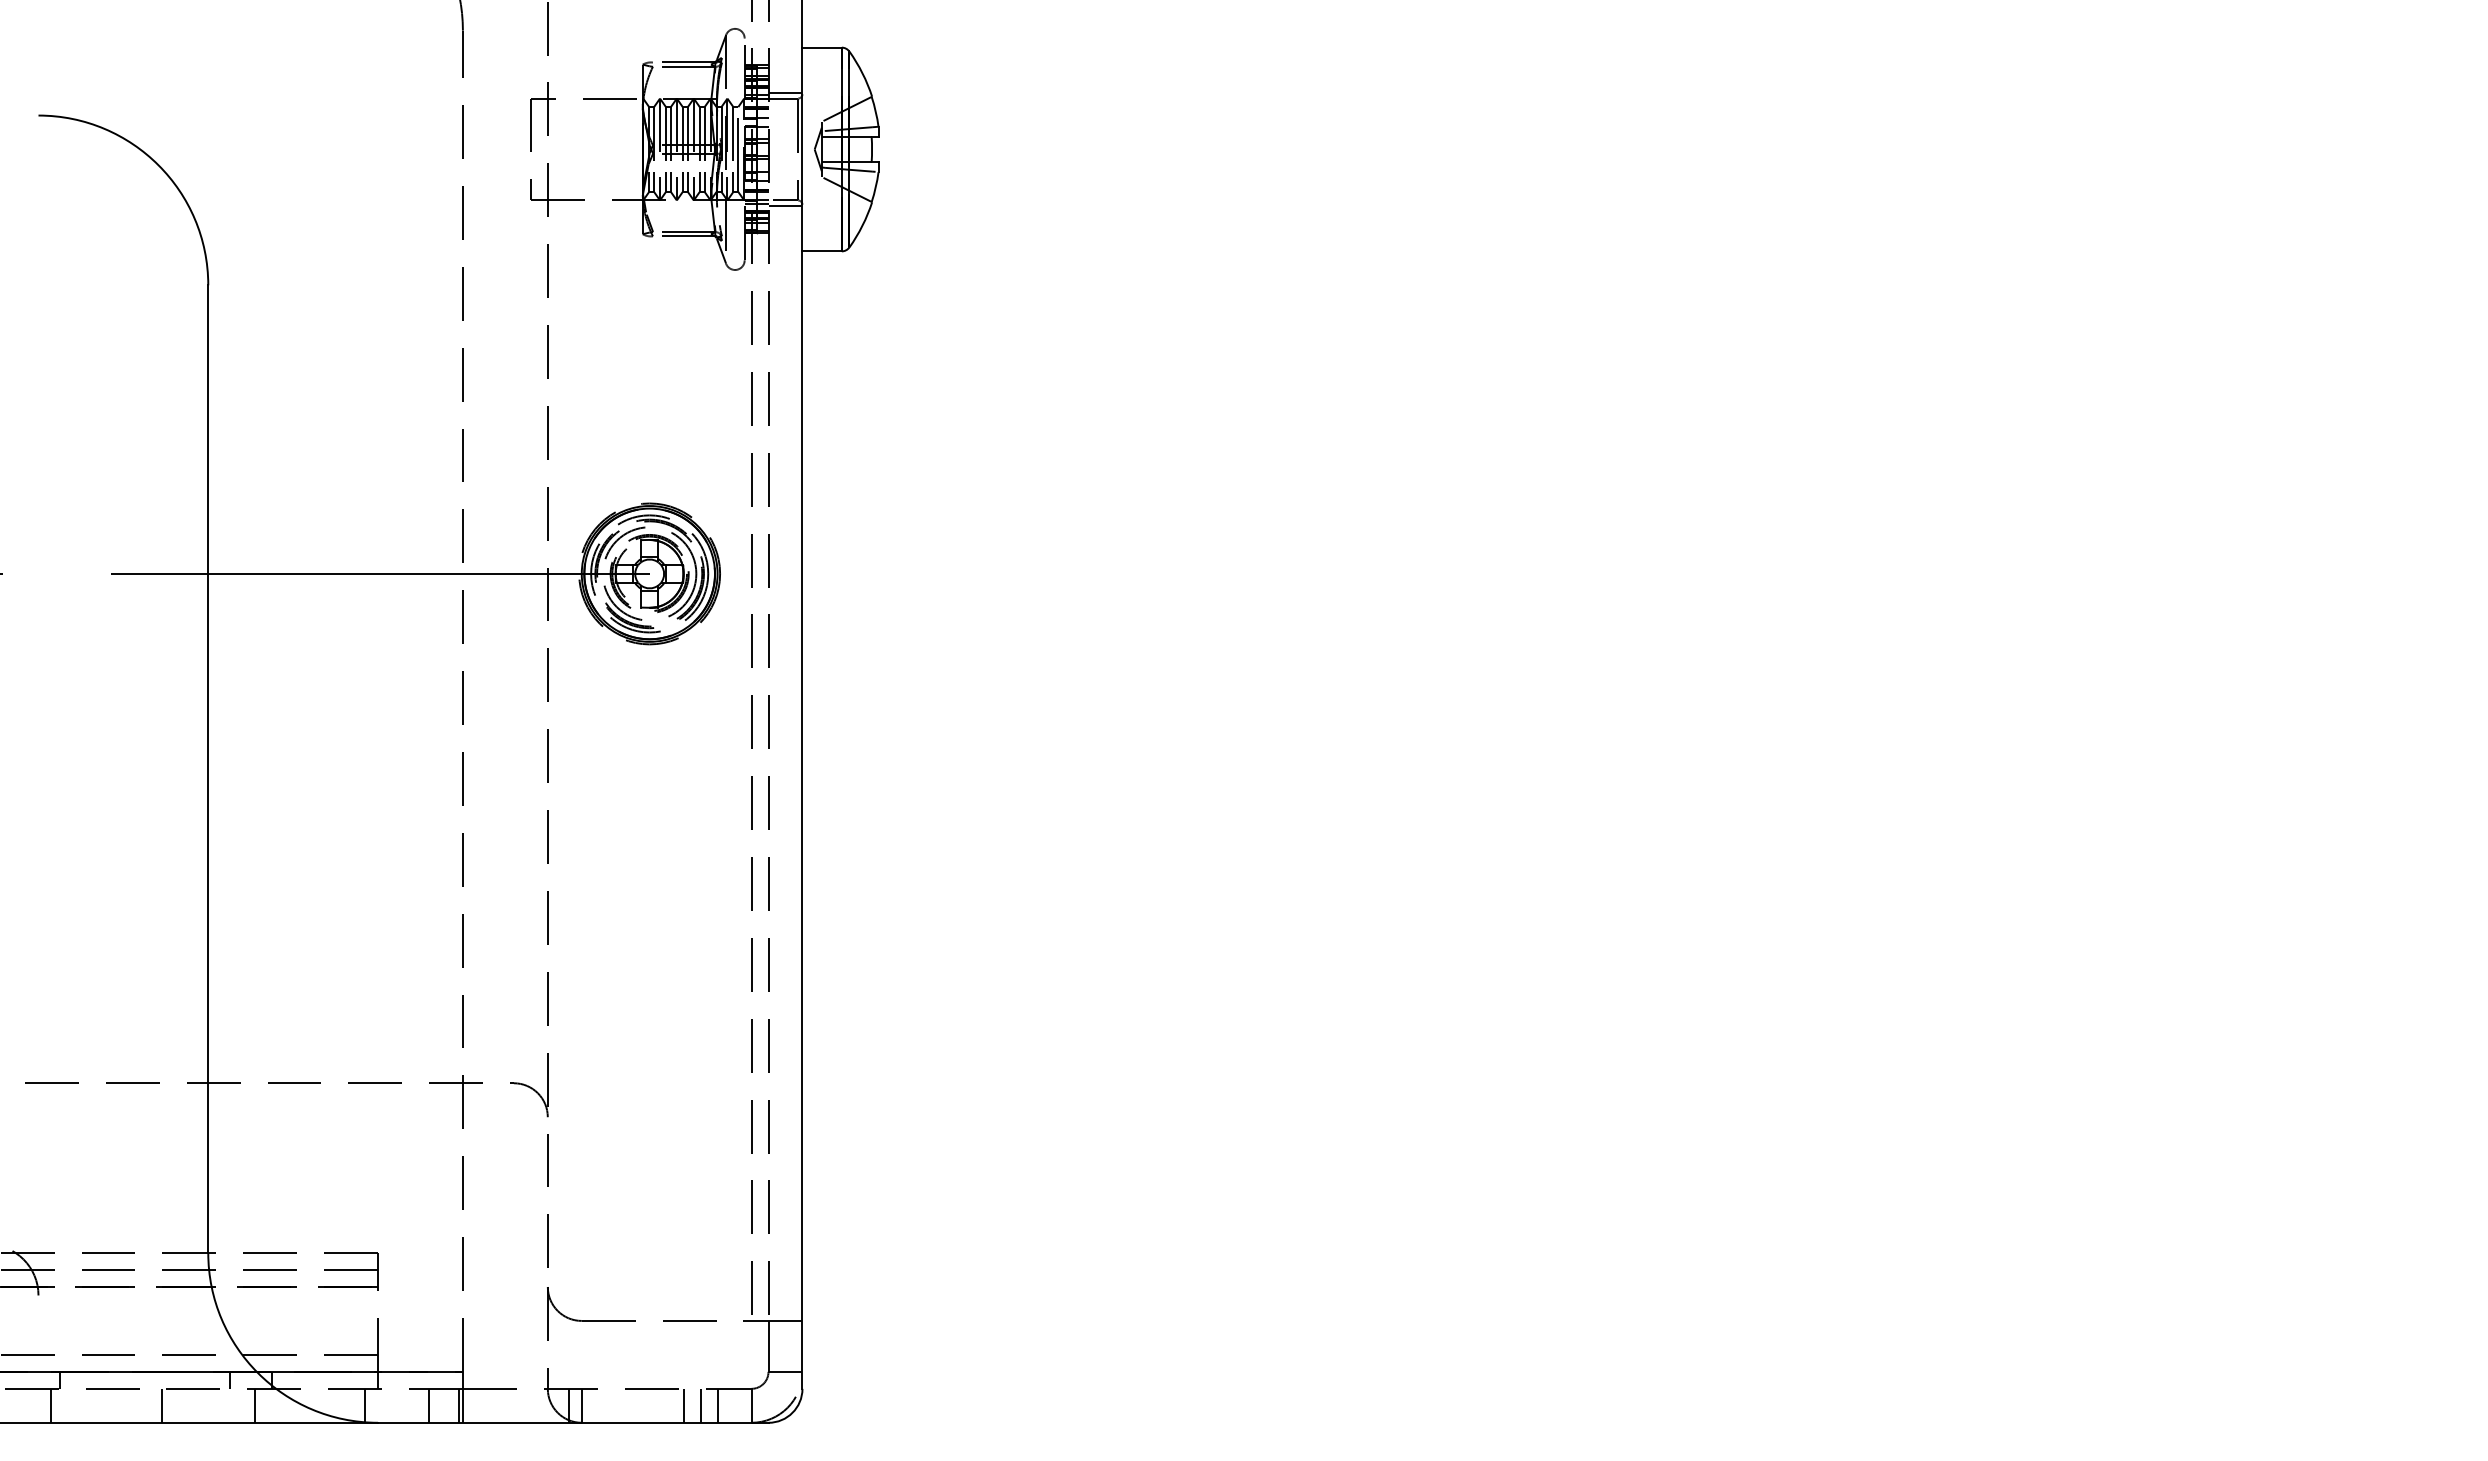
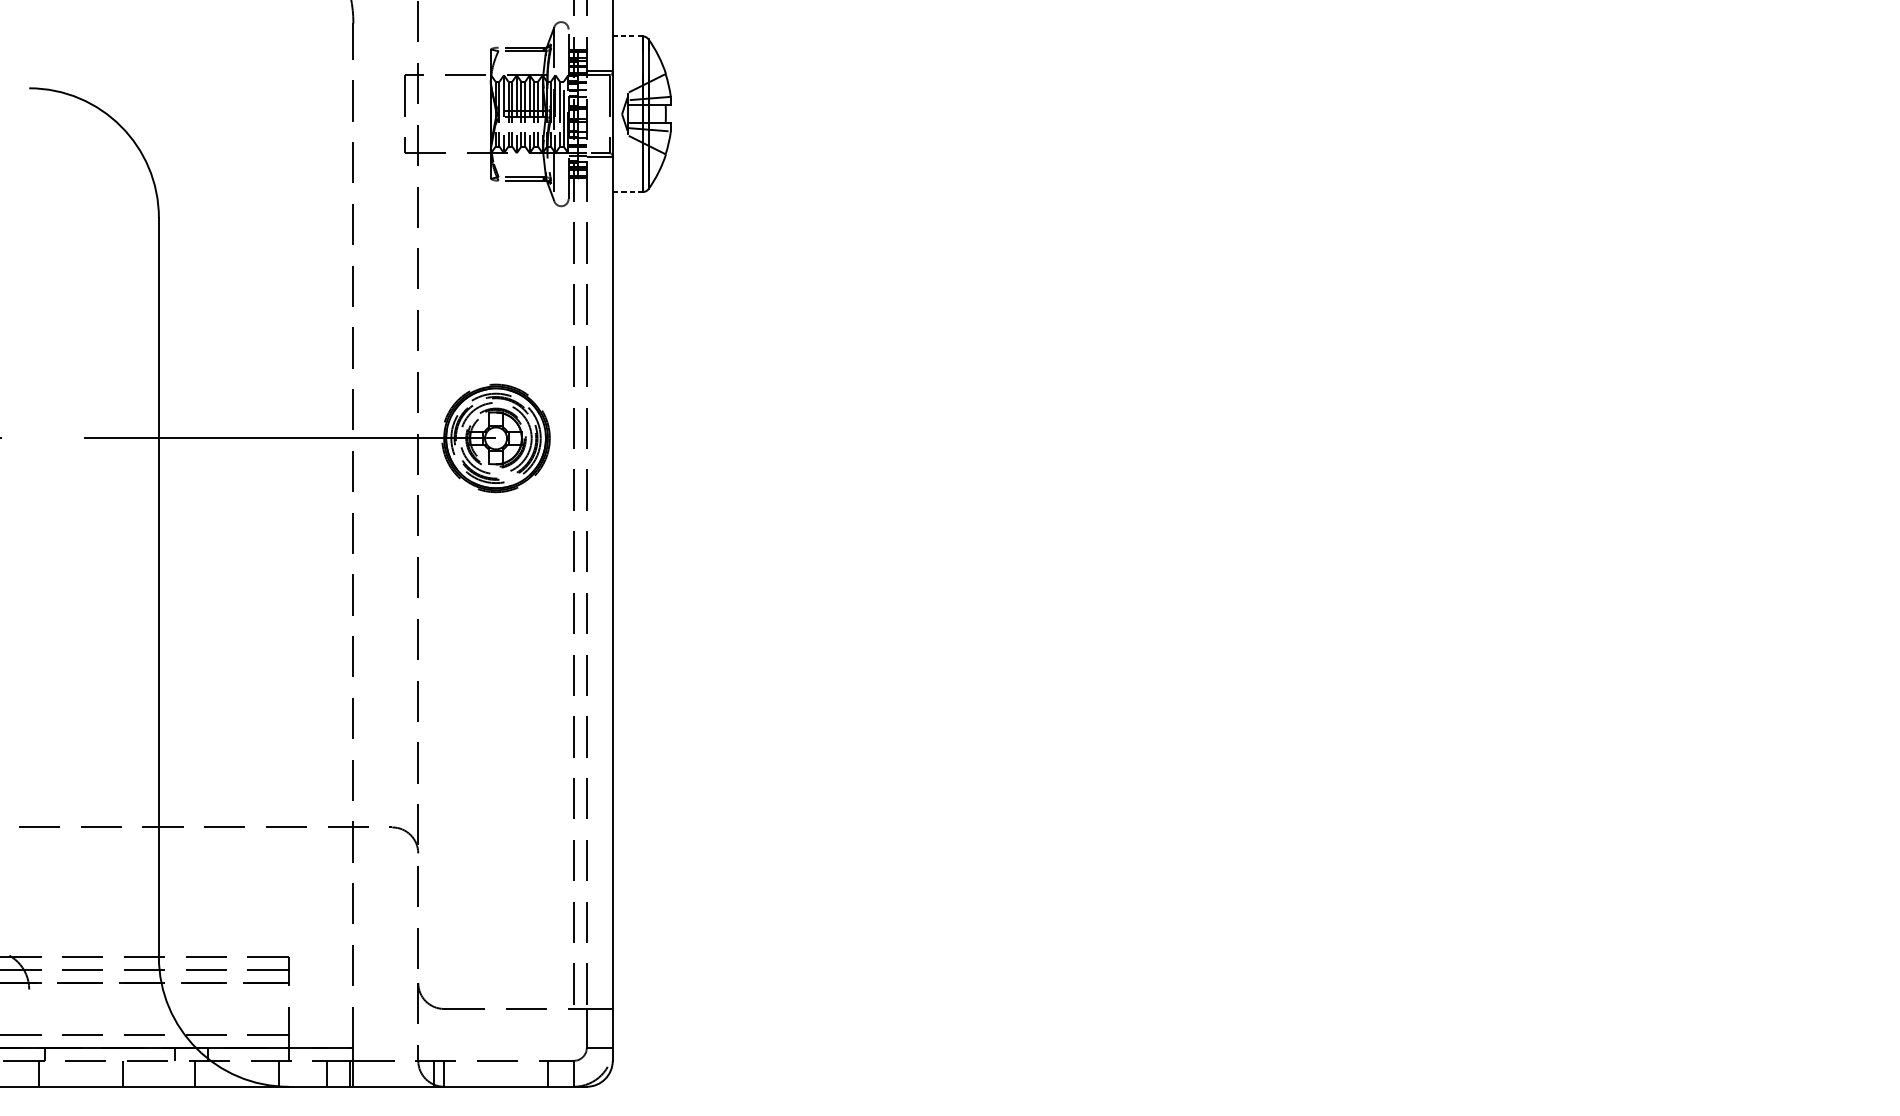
line: (822, 47) -> (628, 36), solid -> dashed
line: (822, 251) -> (628, 192), solid -> dashed
line: (683, 1405) -> (521, 1073), removed
line: (700, 1405) -> (534, 1073), removed

